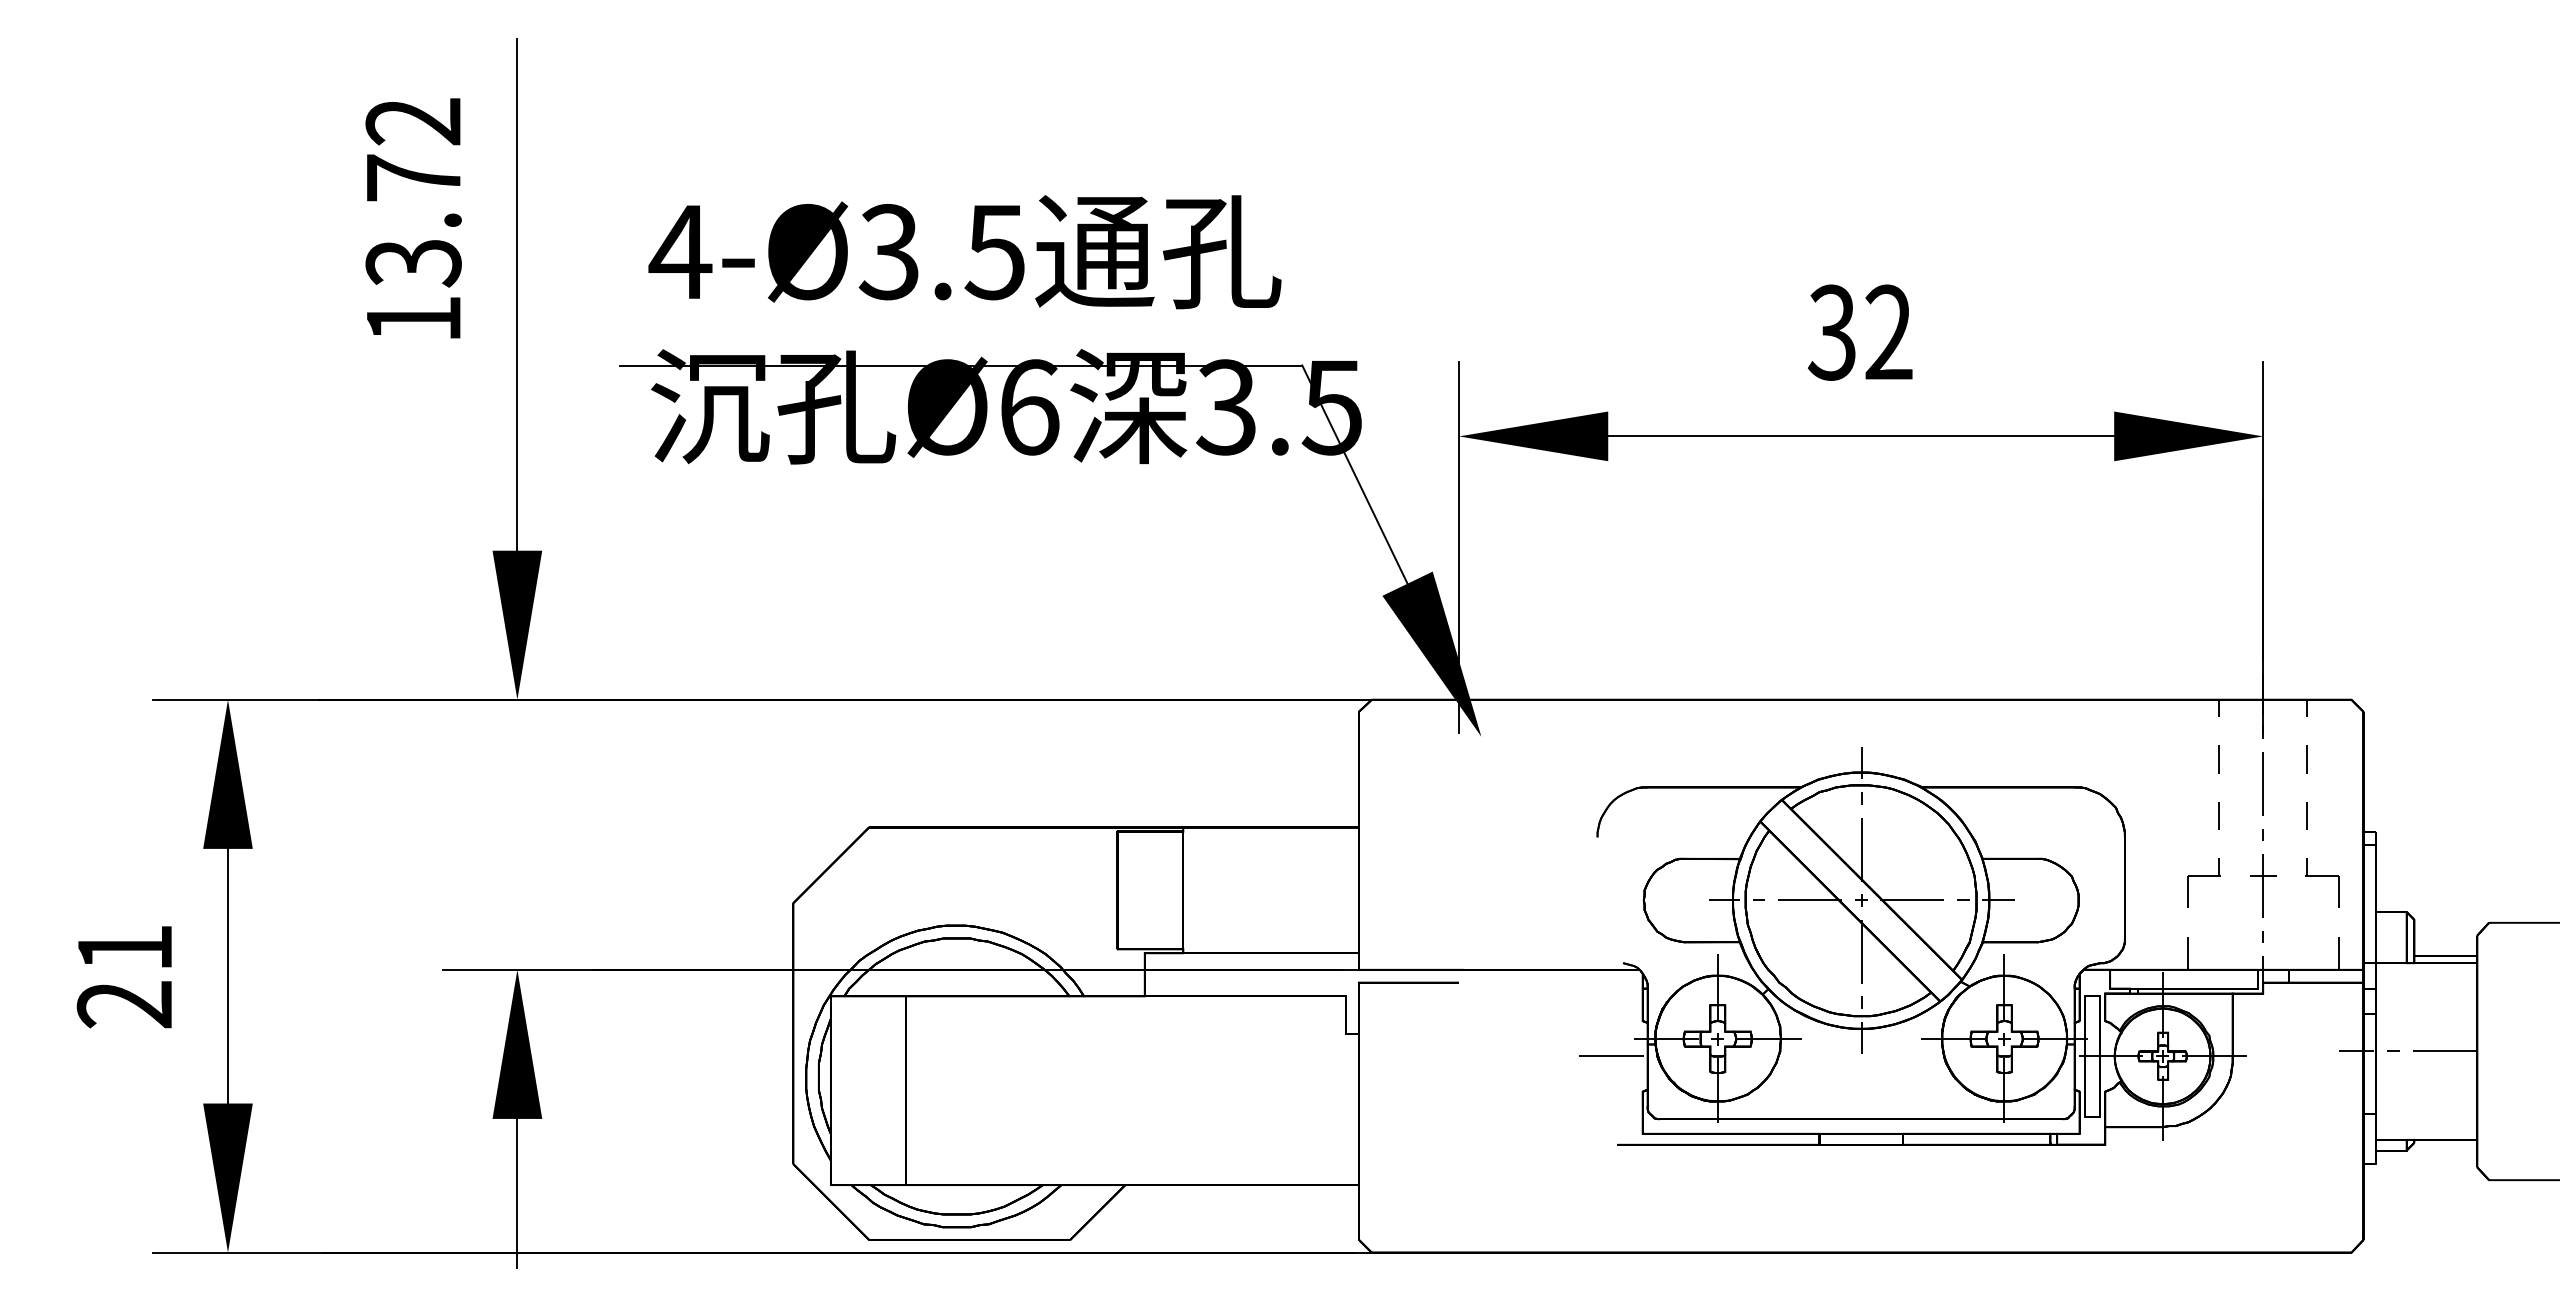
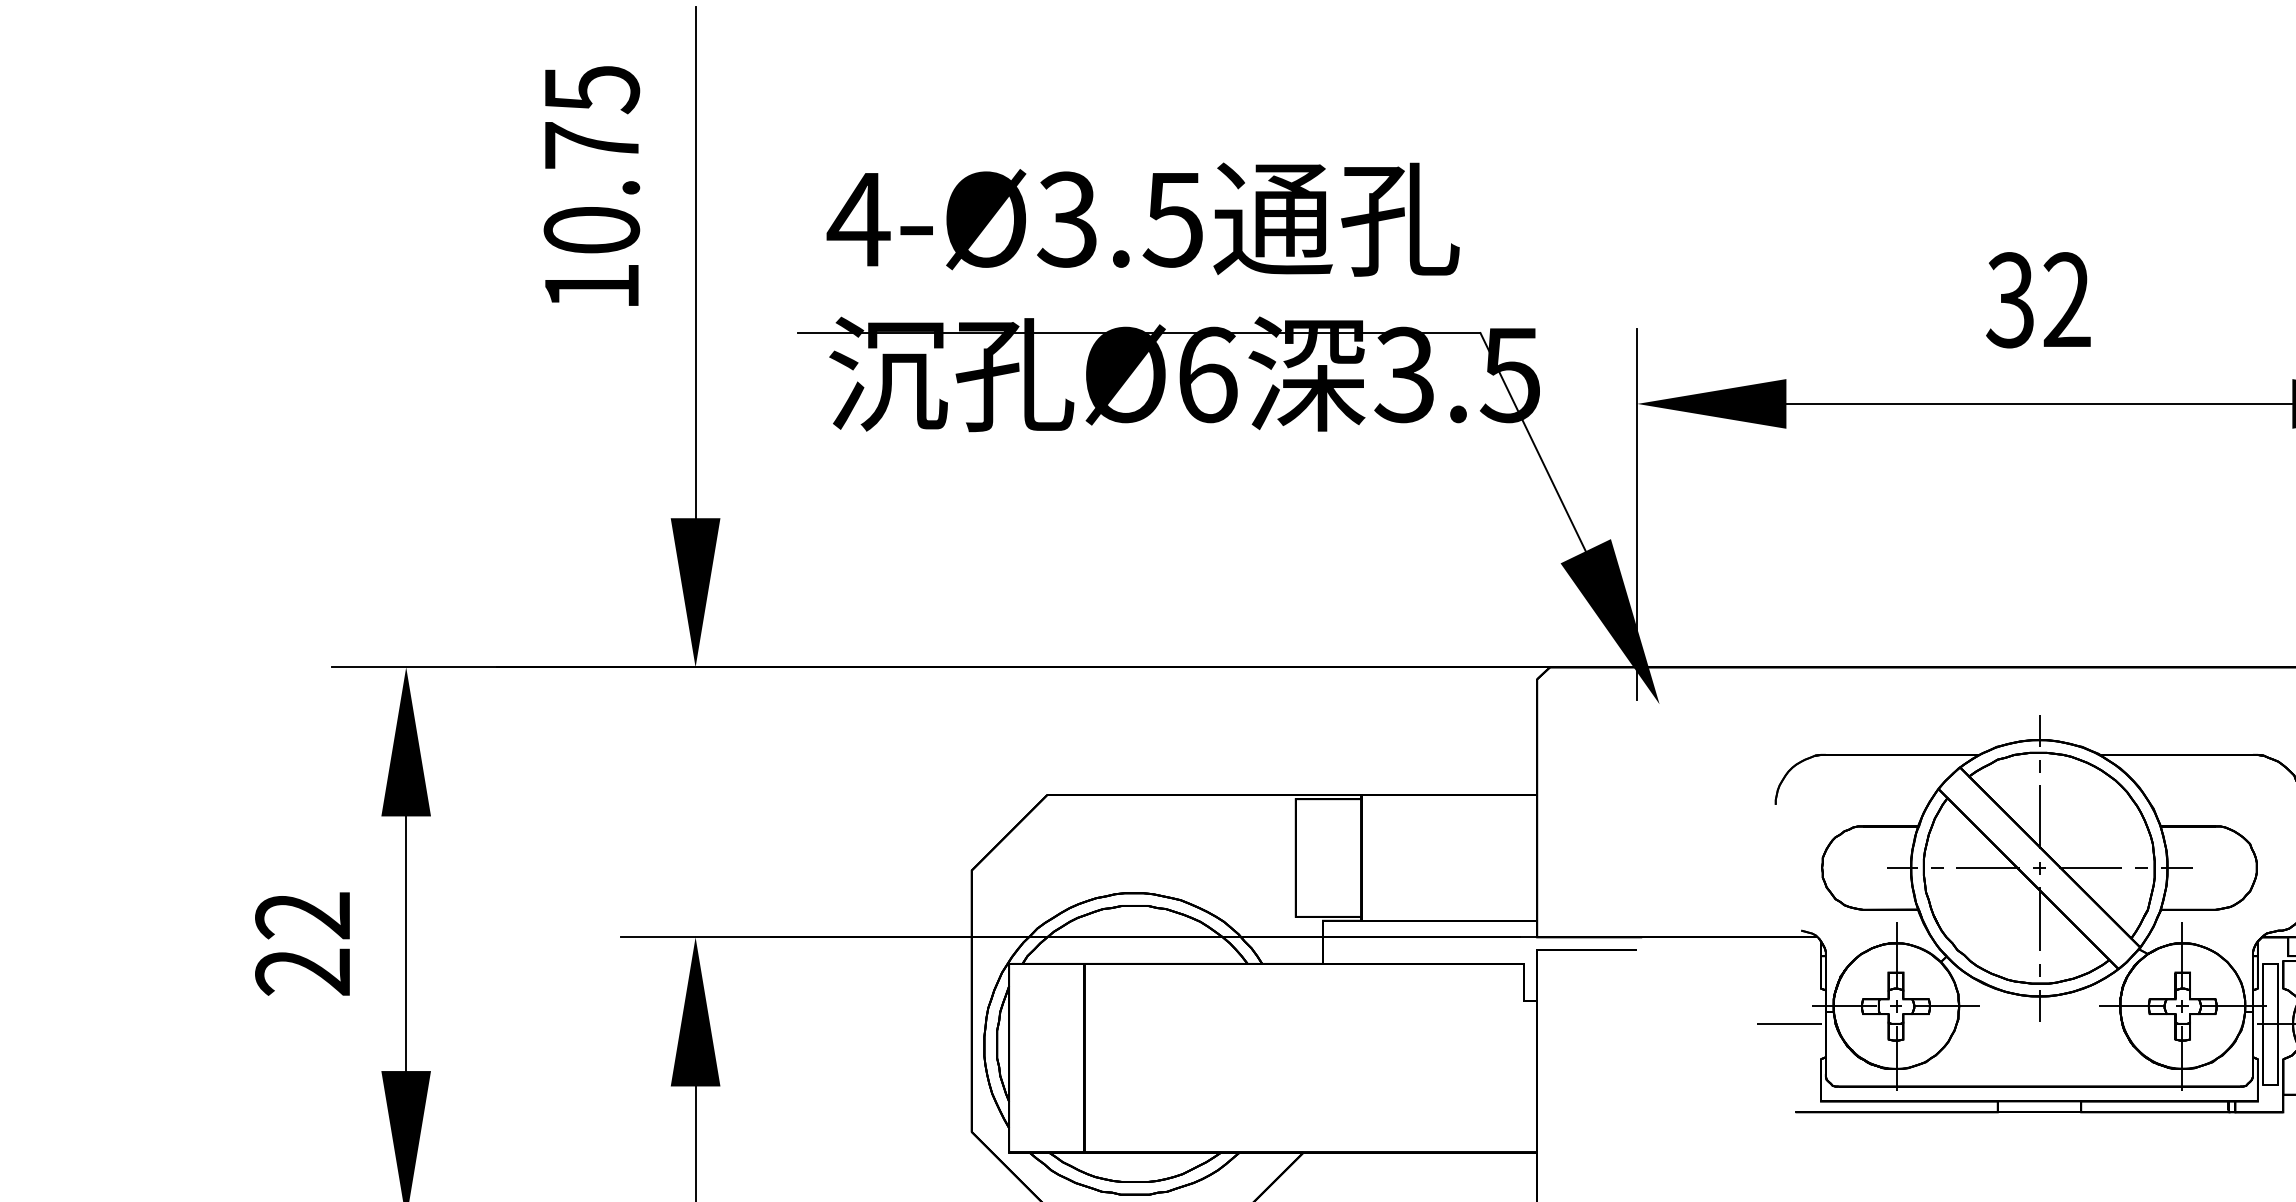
text: (413, 192) -> (591, 160), 13.72 -> 10.75
text: (123, 947) -> (301, 915), 21 -> 22

